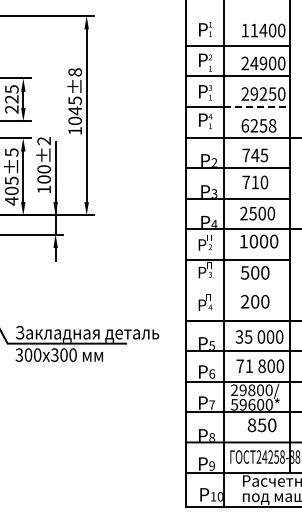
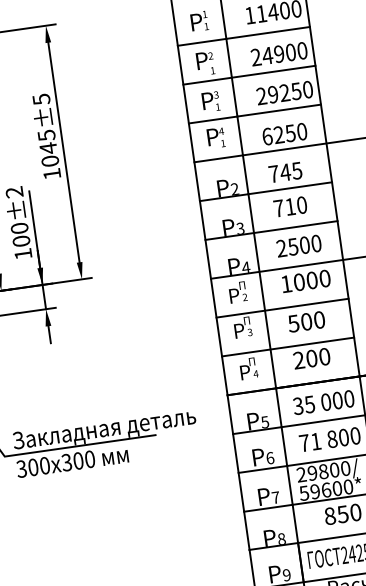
text: (74, 72) -> (40, 99), 1045±8 -> 1045±5
line: (257, 107) -> (279, 111), dashed -> solid
text: (272, 125) -> (301, 131), 6258 -> 6250
line: (238, 290) -> (288, 347), added

